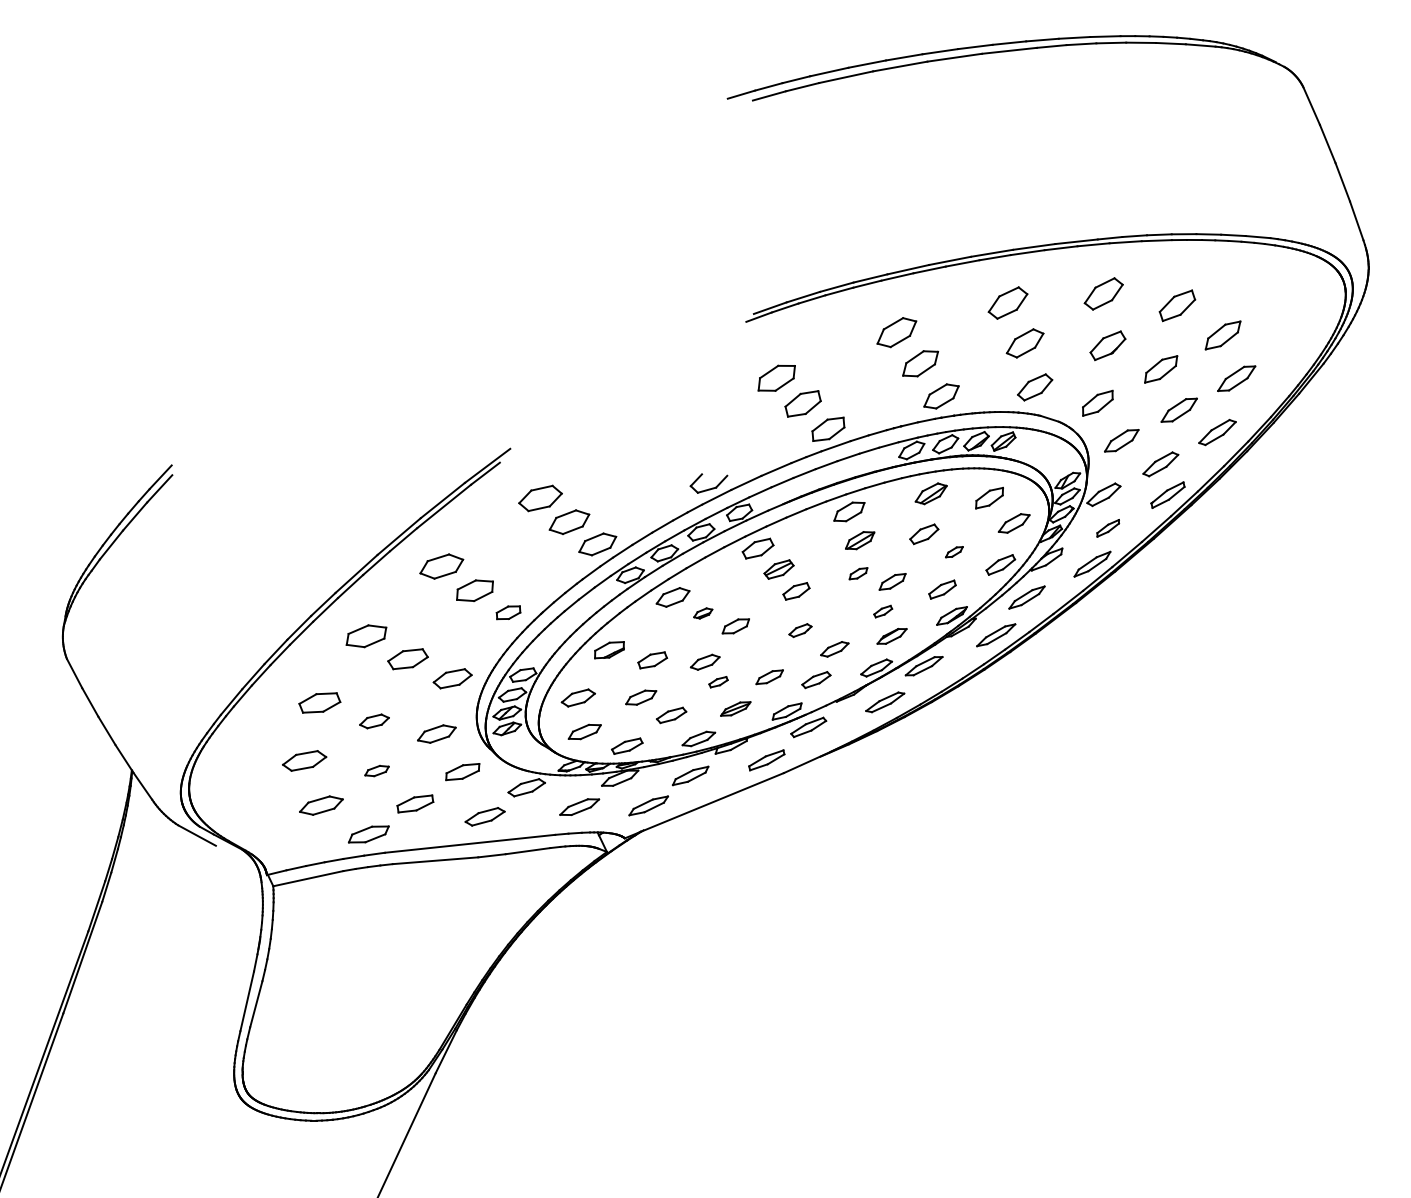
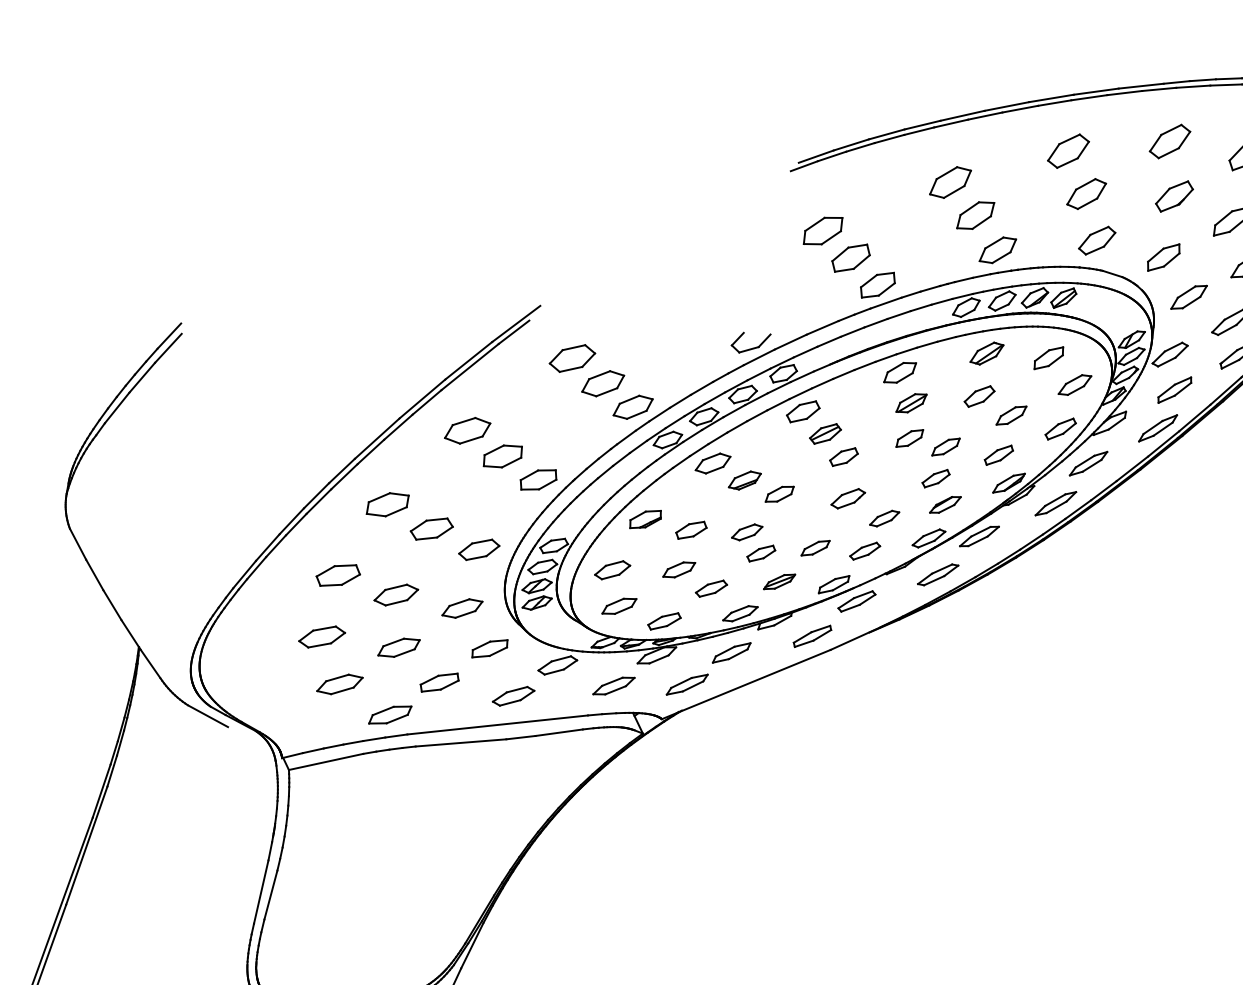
part: (1107, 528) -> (1173, 390), size x1.43
part: (954, 551) -> (1011, 414), size x1.67
part: (858, 573) -> (909, 438), size x1.43
part: (882, 611) -> (935, 478), size x1.43
part: (508, 612) -> (538, 479), size x1.43
part: (703, 613) -> (745, 480), size x1.67
part: (800, 630) -> (848, 498), size x1.43
part: (718, 681) -> (761, 552), size x1.43
part: (374, 721) -> (396, 595), size x1.43
part: (376, 770) -> (398, 647), size x1.67

